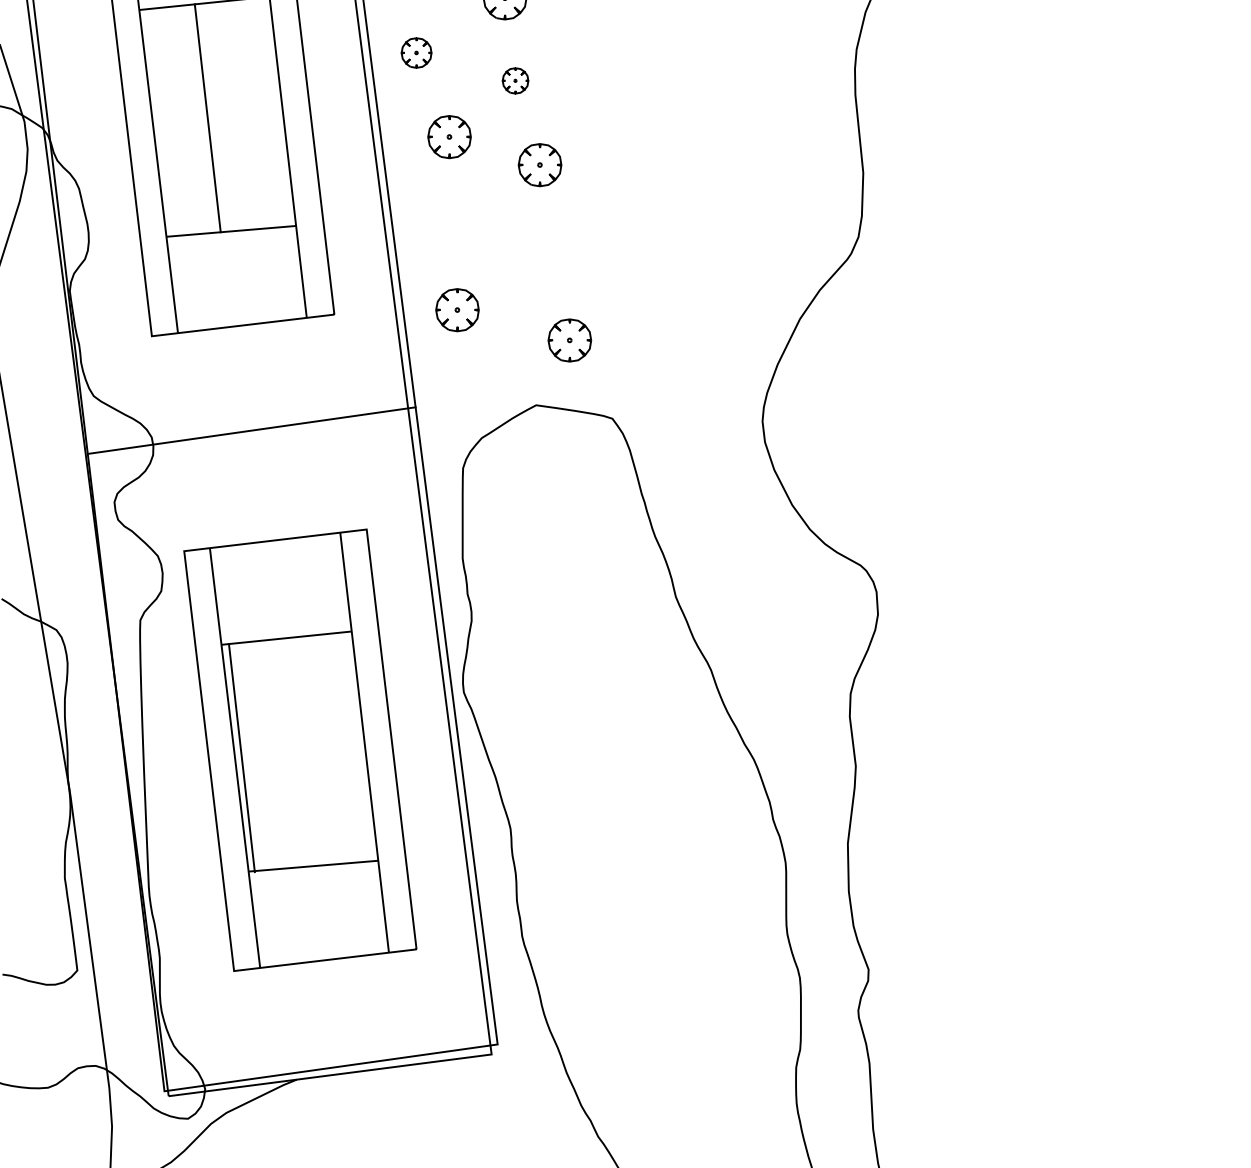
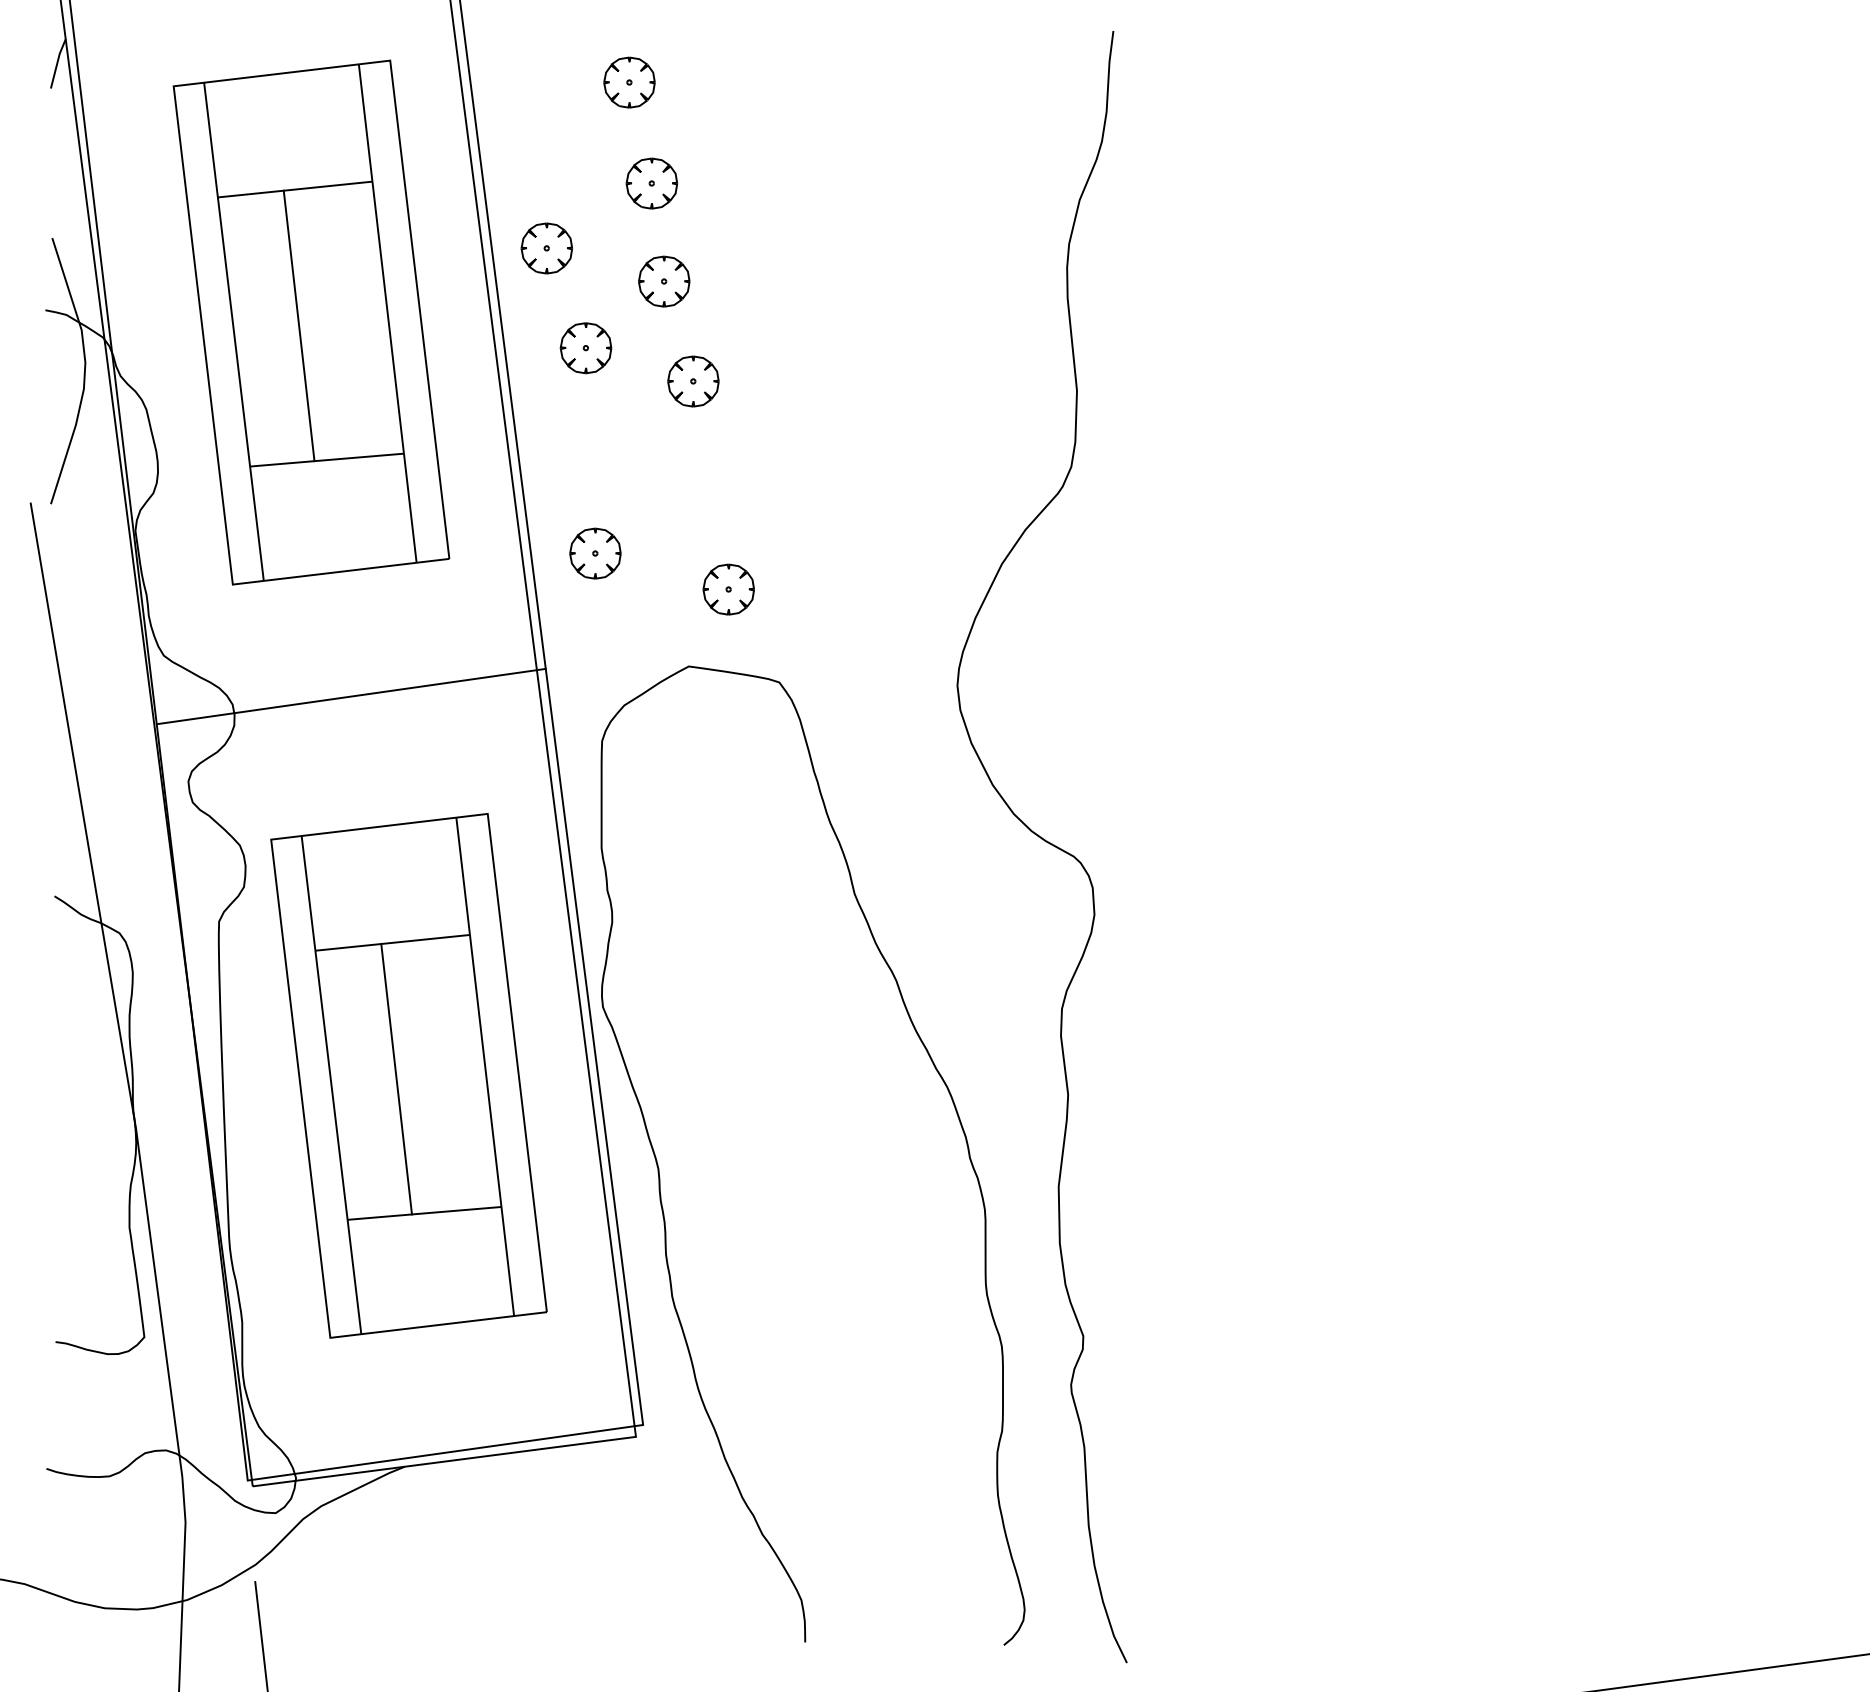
part: (416, 53) -> (546, 248), size x1.43
part: (515, 80) -> (664, 281), size x1.67
line: (241, 758) -> (396, 1079), moved

